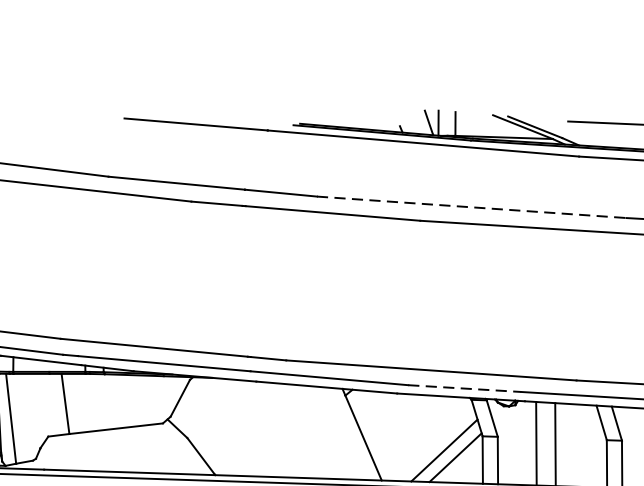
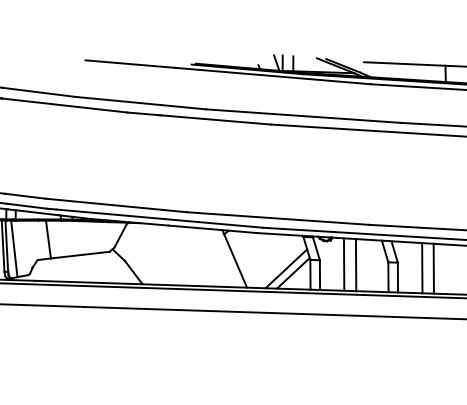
line: (471, 207) -> (303, 116), dashed -> solid
line: (465, 387) -> (299, 229), dashed -> solid

